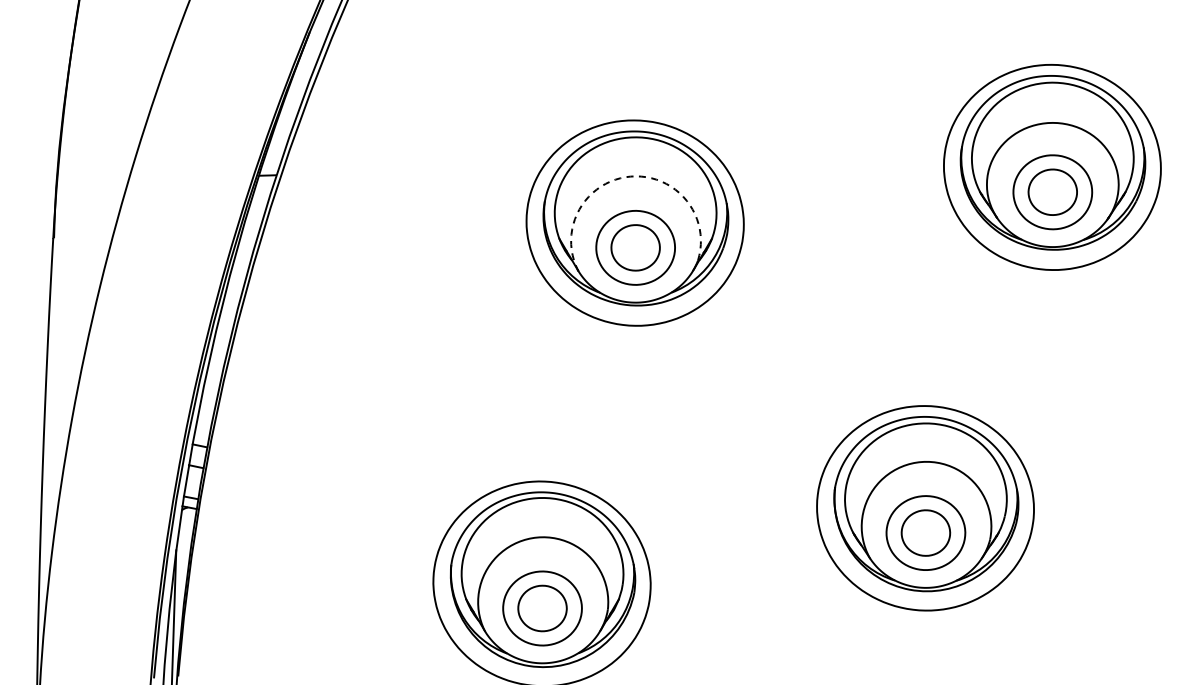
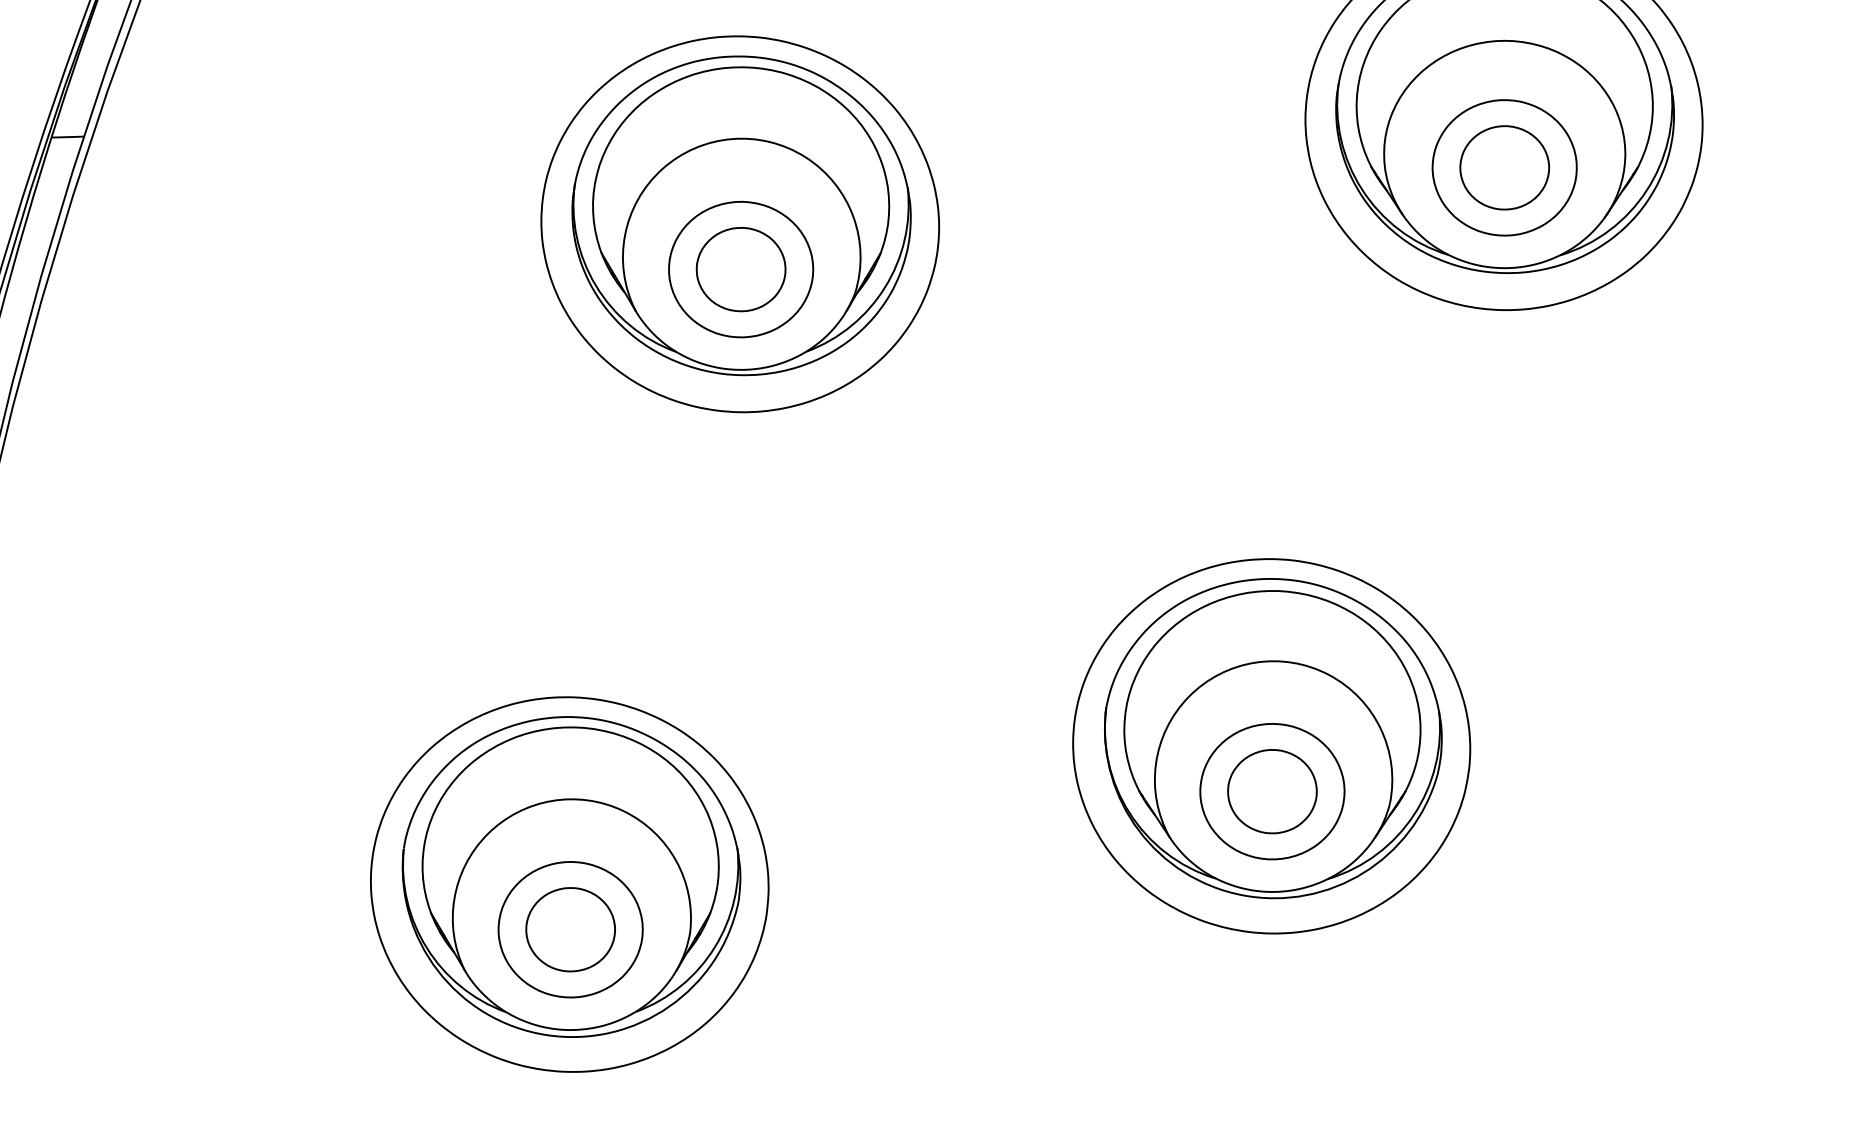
arc: (630, 176) -> (731, 138), dashed -> solid

